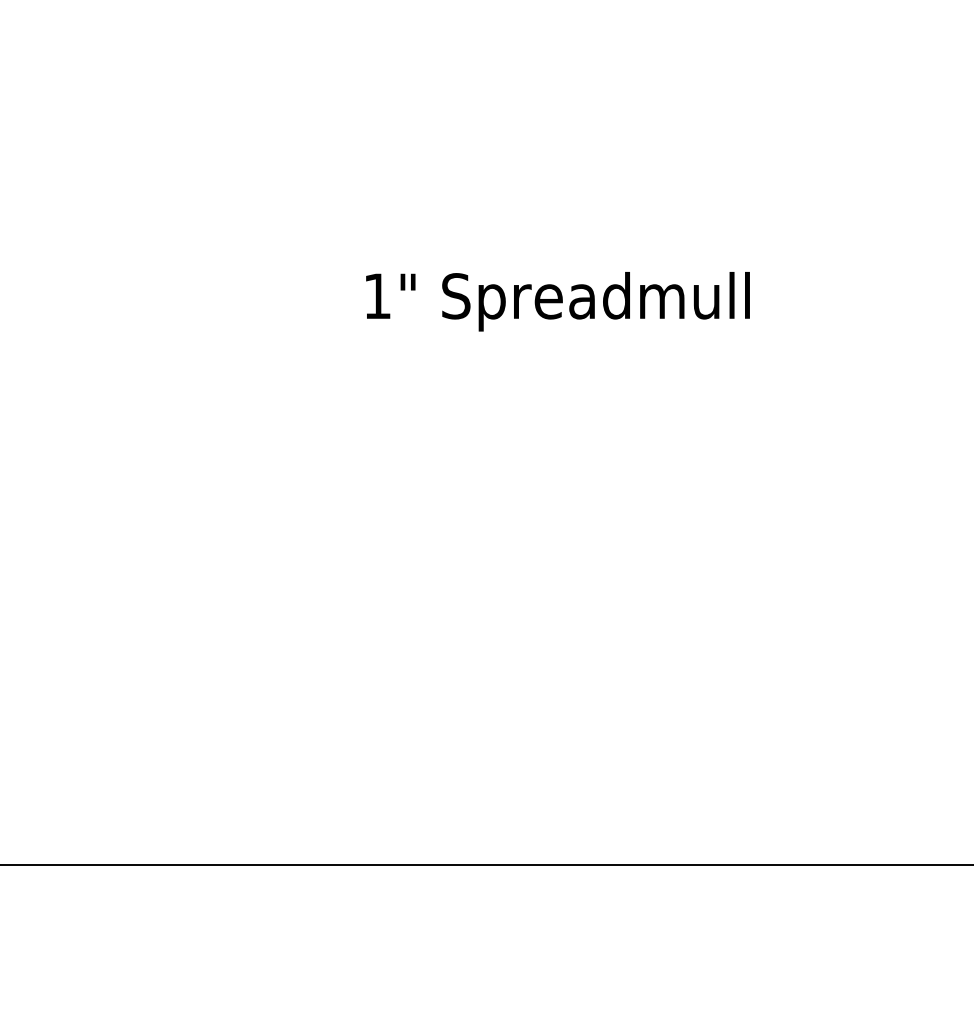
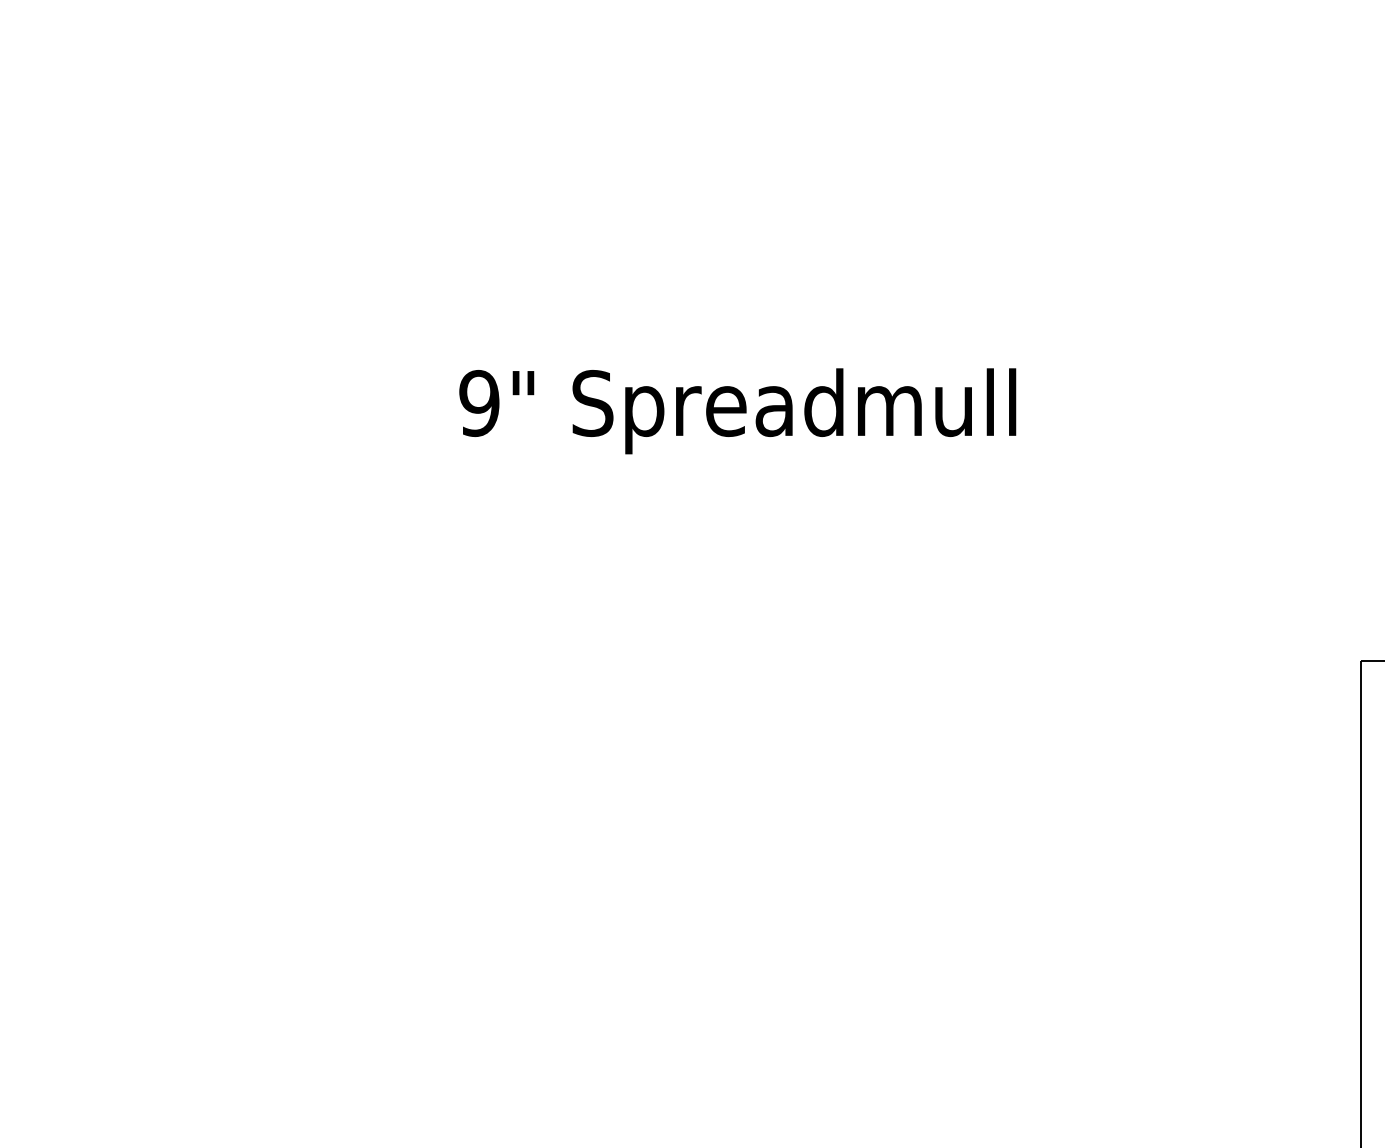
text: (377, 296) -> (479, 403), 1" -> 9"

